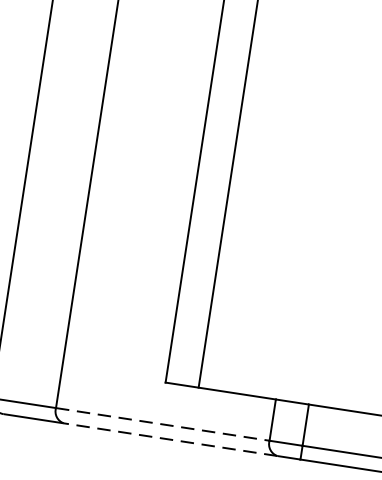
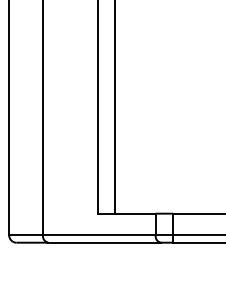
line: (163, 424) -> (99, 235), dashed -> solid
line: (170, 439) -> (104, 242), dashed -> solid

